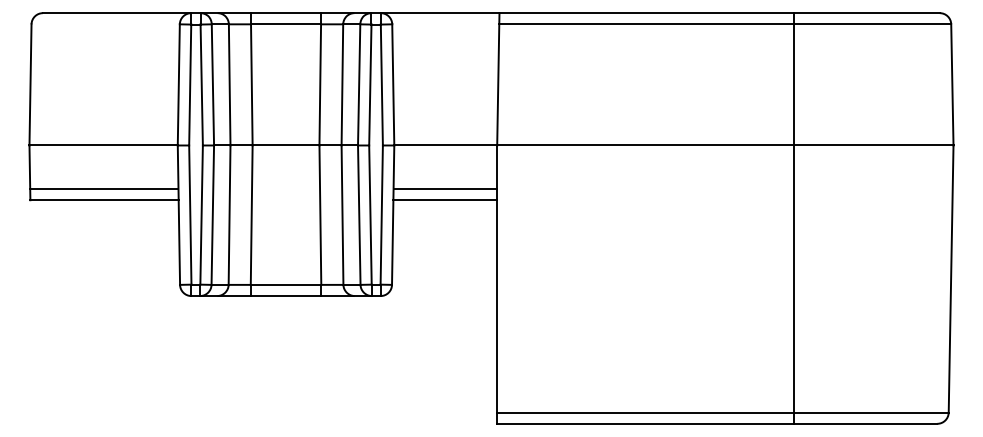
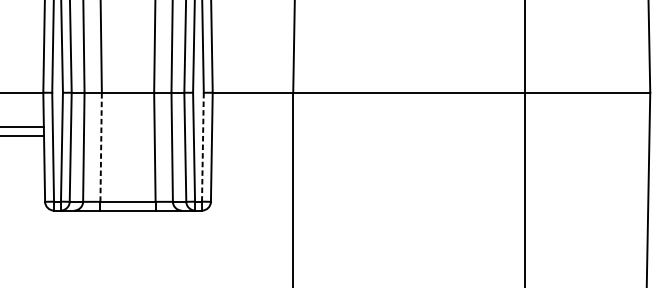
line: (445, 189) -> (252, 127), removed
line: (445, 200) -> (252, 135), removed
line: (251, 215) -> (100, 147), solid -> dashed
line: (381, 215) -> (202, 147), solid -> dashed

